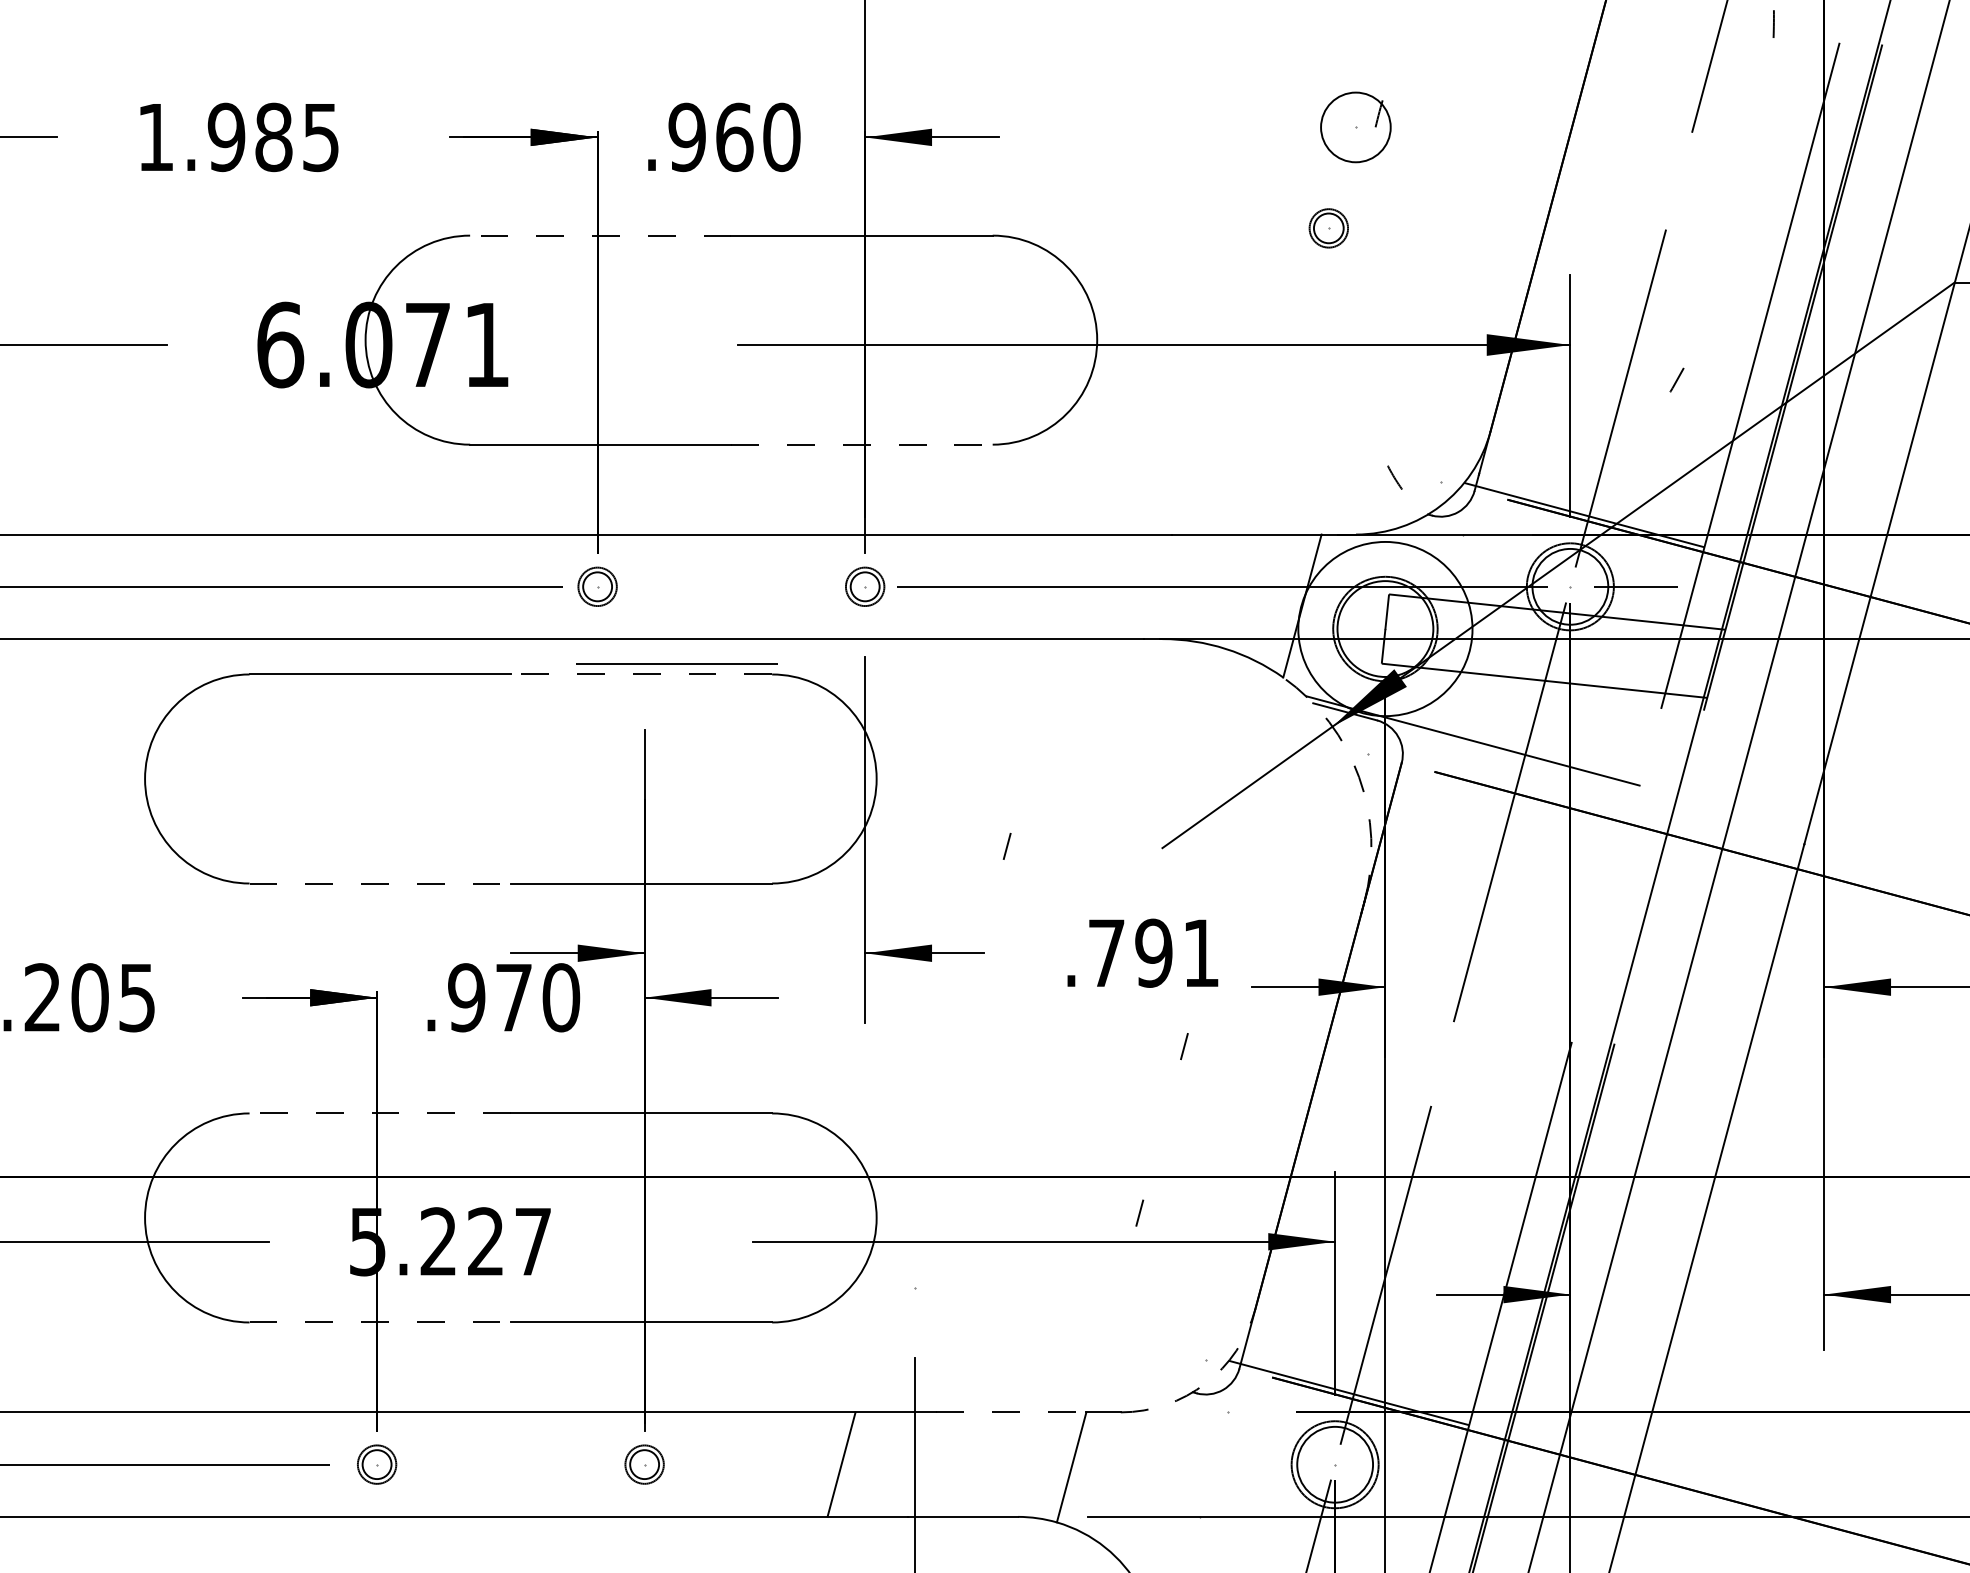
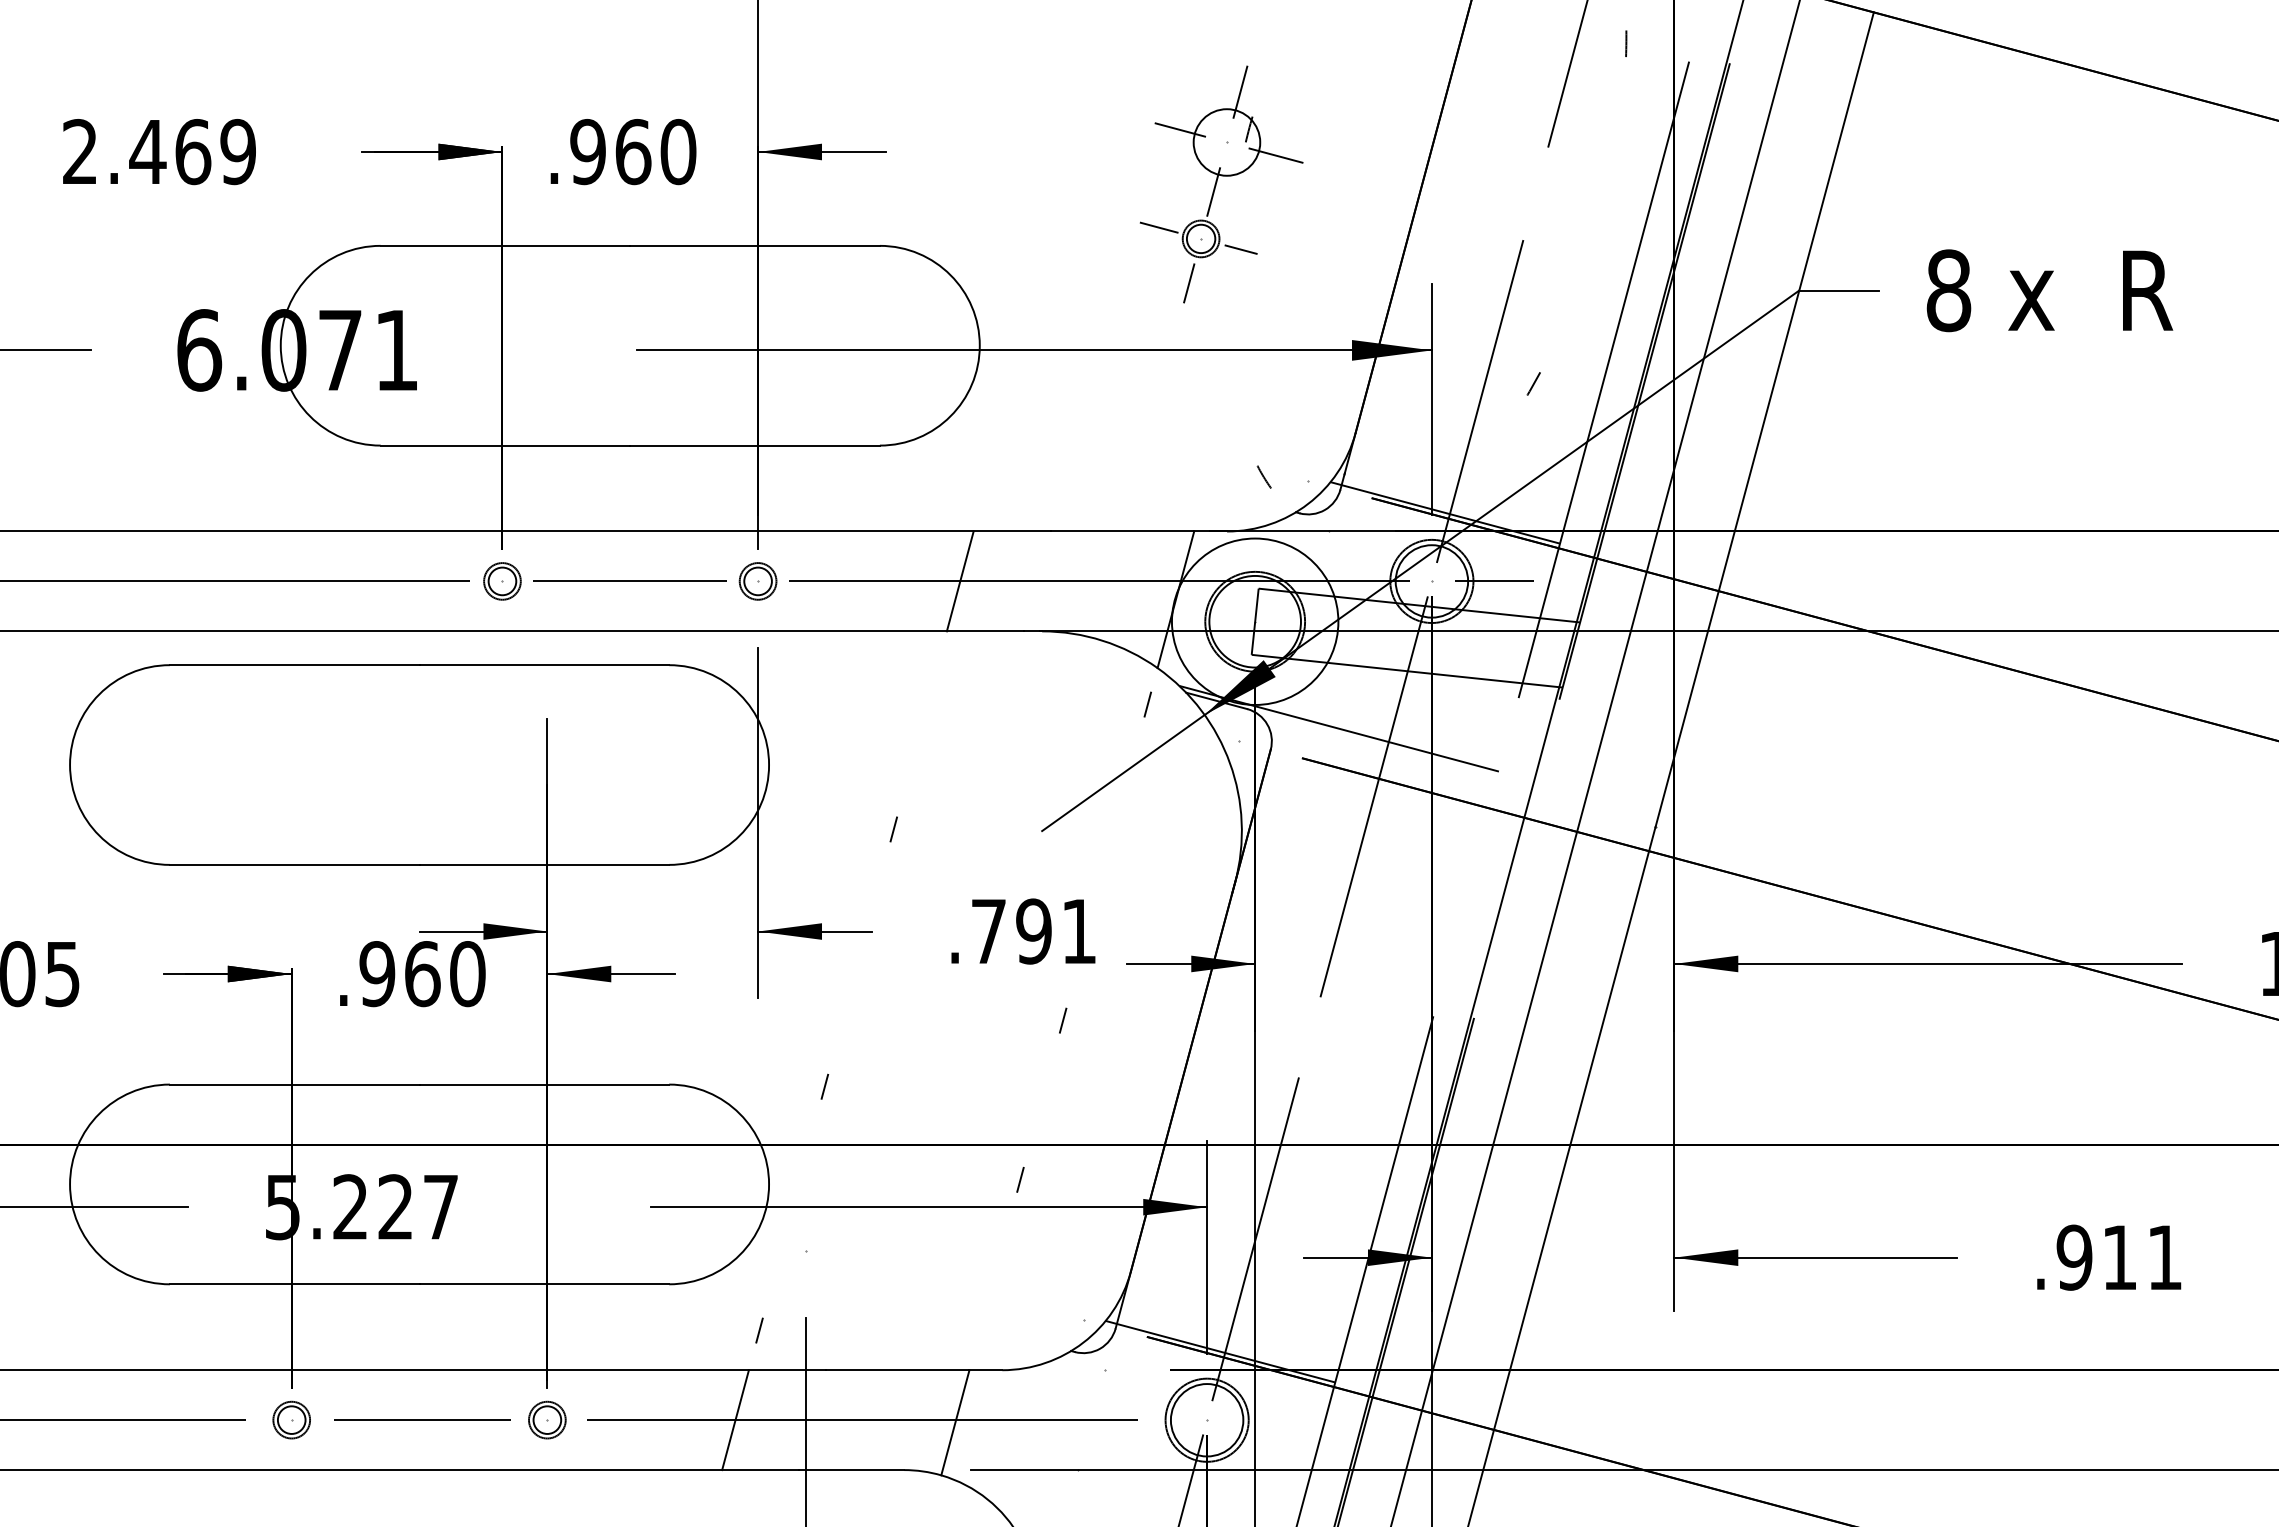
line: (1370, 74) -> (1240, 91), added
line: (1306, 113) -> (1179, 129), added
text: (238, 136) -> (159, 151), 1.985 -> 2.469
line: (1406, 141) -> (1275, 155), added
line: (1341, 178) -> (1213, 191), added
line: (1284, 216) -> (1158, 227), added
line: (600, 235) -> (505, 245), dashed -> solid
line: (1370, 239) -> (1240, 249), added
line: (1315, 275) -> (1188, 283), added
line: (862, 444) -> (755, 445), dashed -> solid
line: (1075, 586) -> (959, 581), added
line: (676, 663) -> (629, 580), moved
line: (641, 674) -> (544, 665), dashed -> solid
line: (1272, 715) -> (1147, 704), added
arc: (1359, 777) -> (1230, 763), dashed -> solid
line: (379, 883) -> (294, 864), dashed -> solid
text: (513, 998) -> (422, 974), .970 -> .960
line: (379, 1113) -> (294, 1084), dashed -> solid
line: (934, 1115) -> (824, 1086), added
line: (379, 1322) -> (294, 1284), dashed -> solid
line: (866, 1370) -> (759, 1330), added
arc: (1205, 1383) -> (1083, 1342), dashed -> solid
line: (1011, 1412) -> (897, 1370), dashed -> solid
line: (512, 1465) -> (421, 1420), added
line: (974, 1465) -> (862, 1420), added

